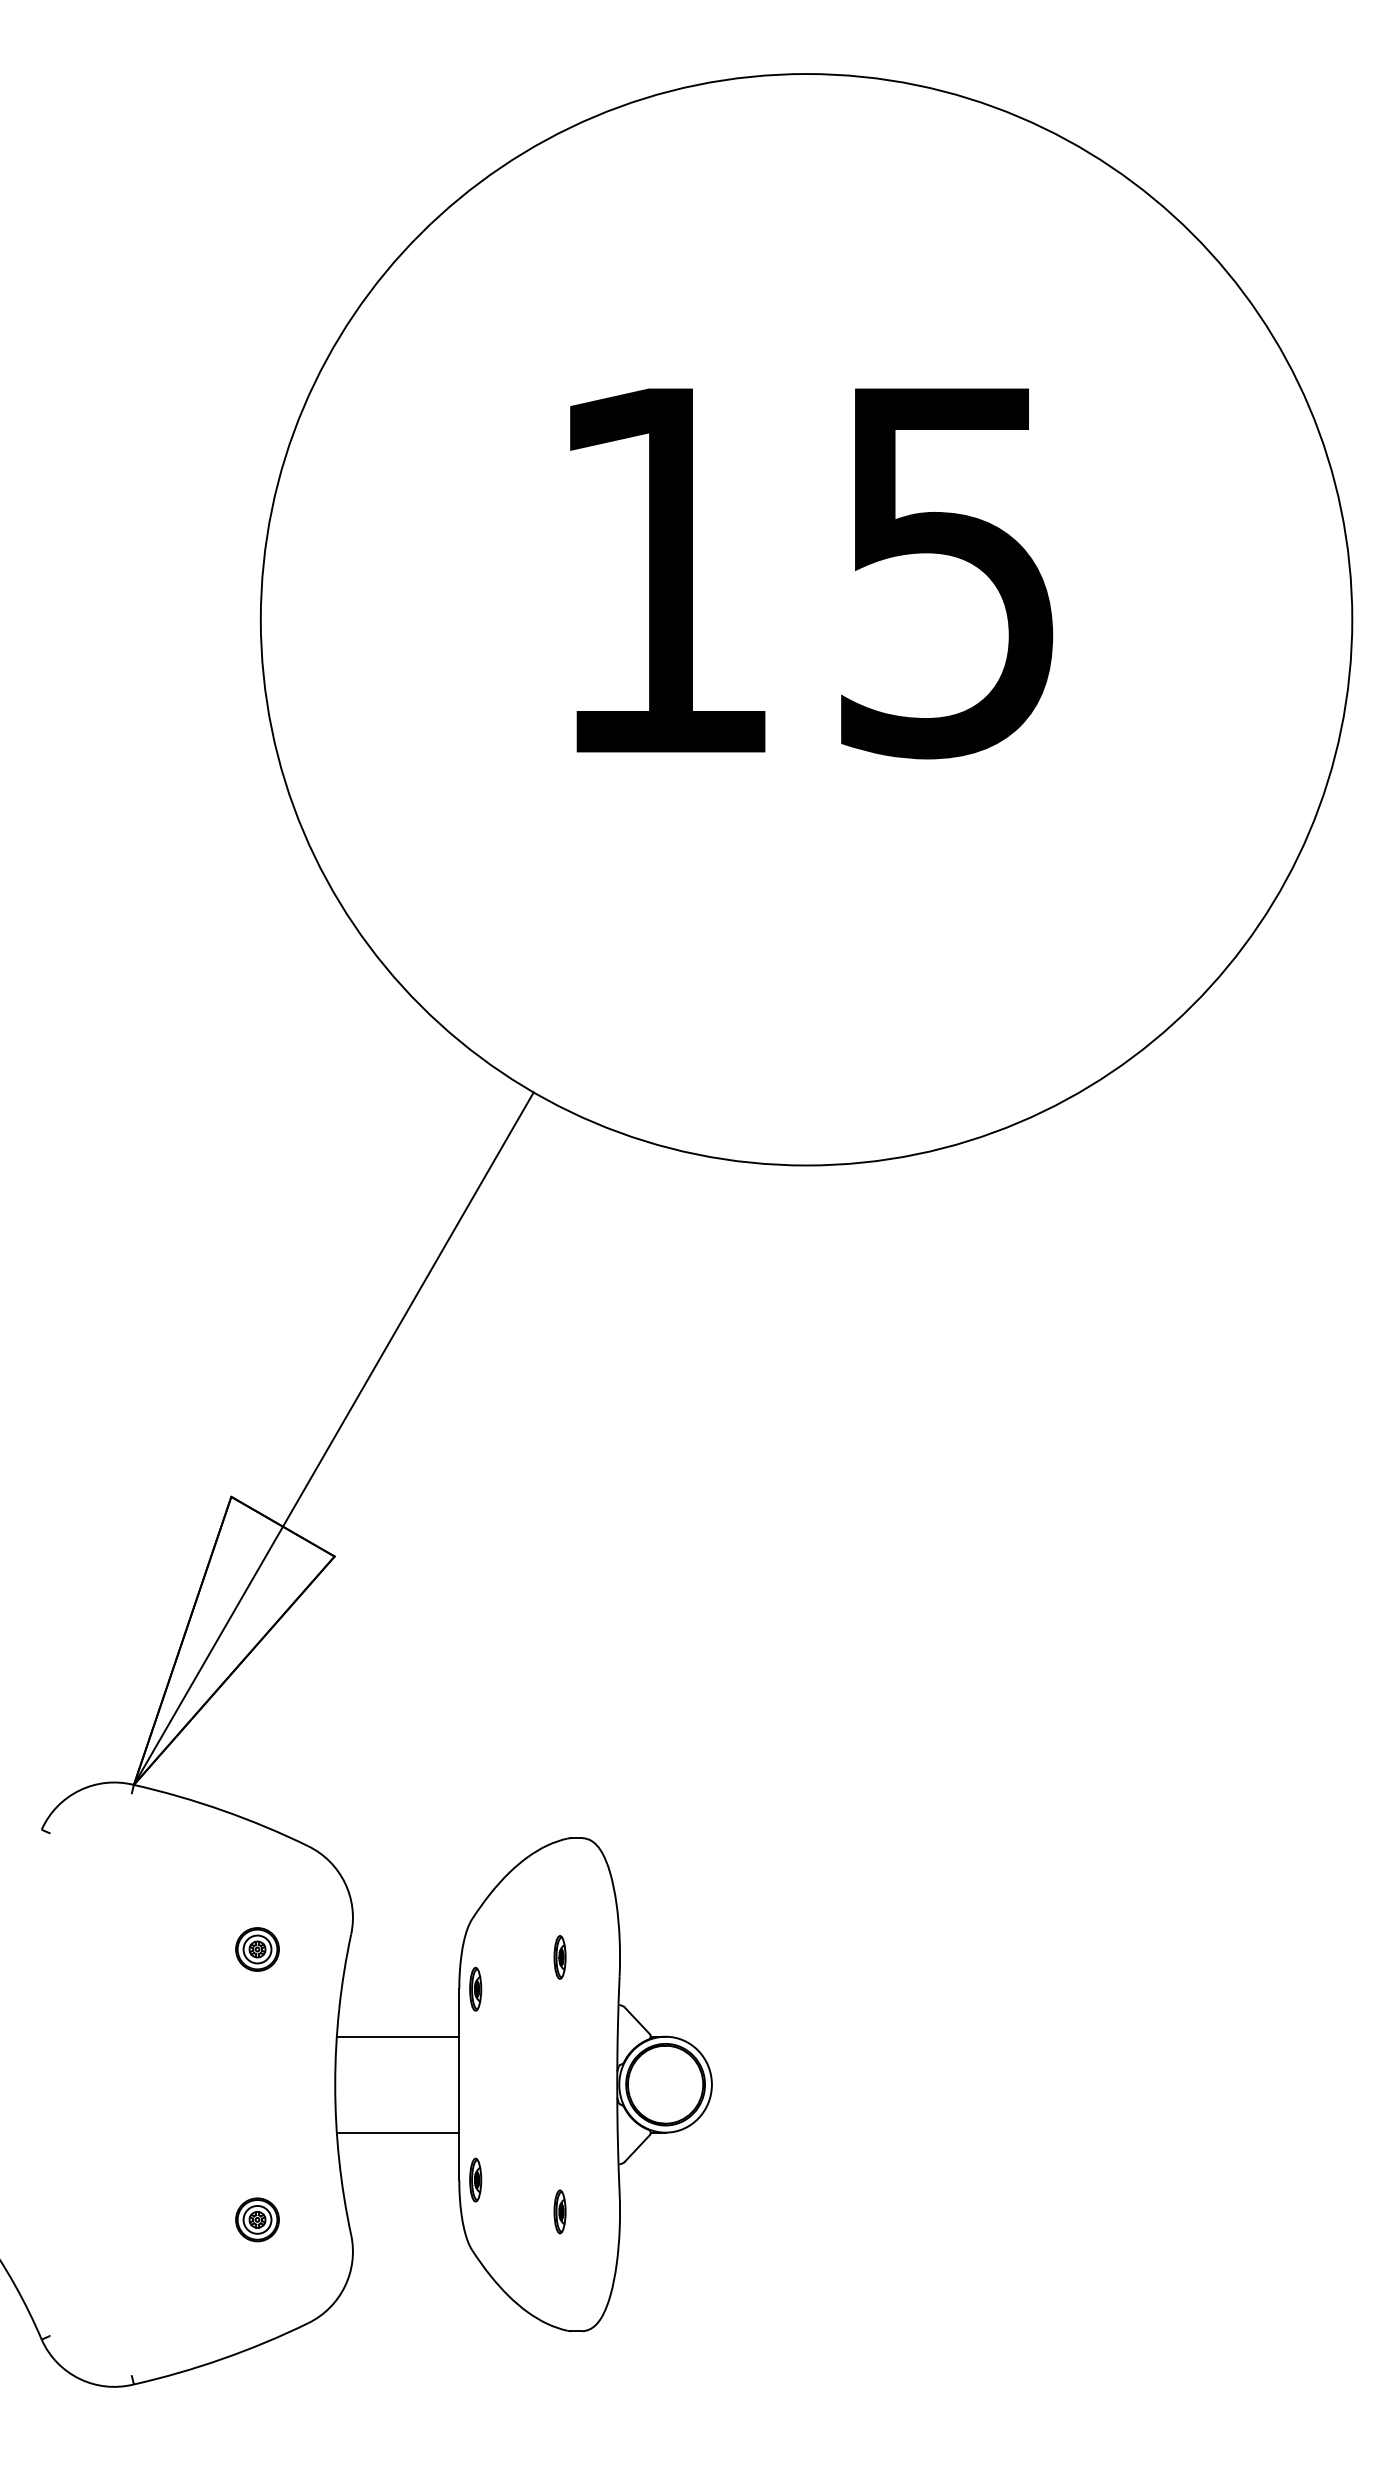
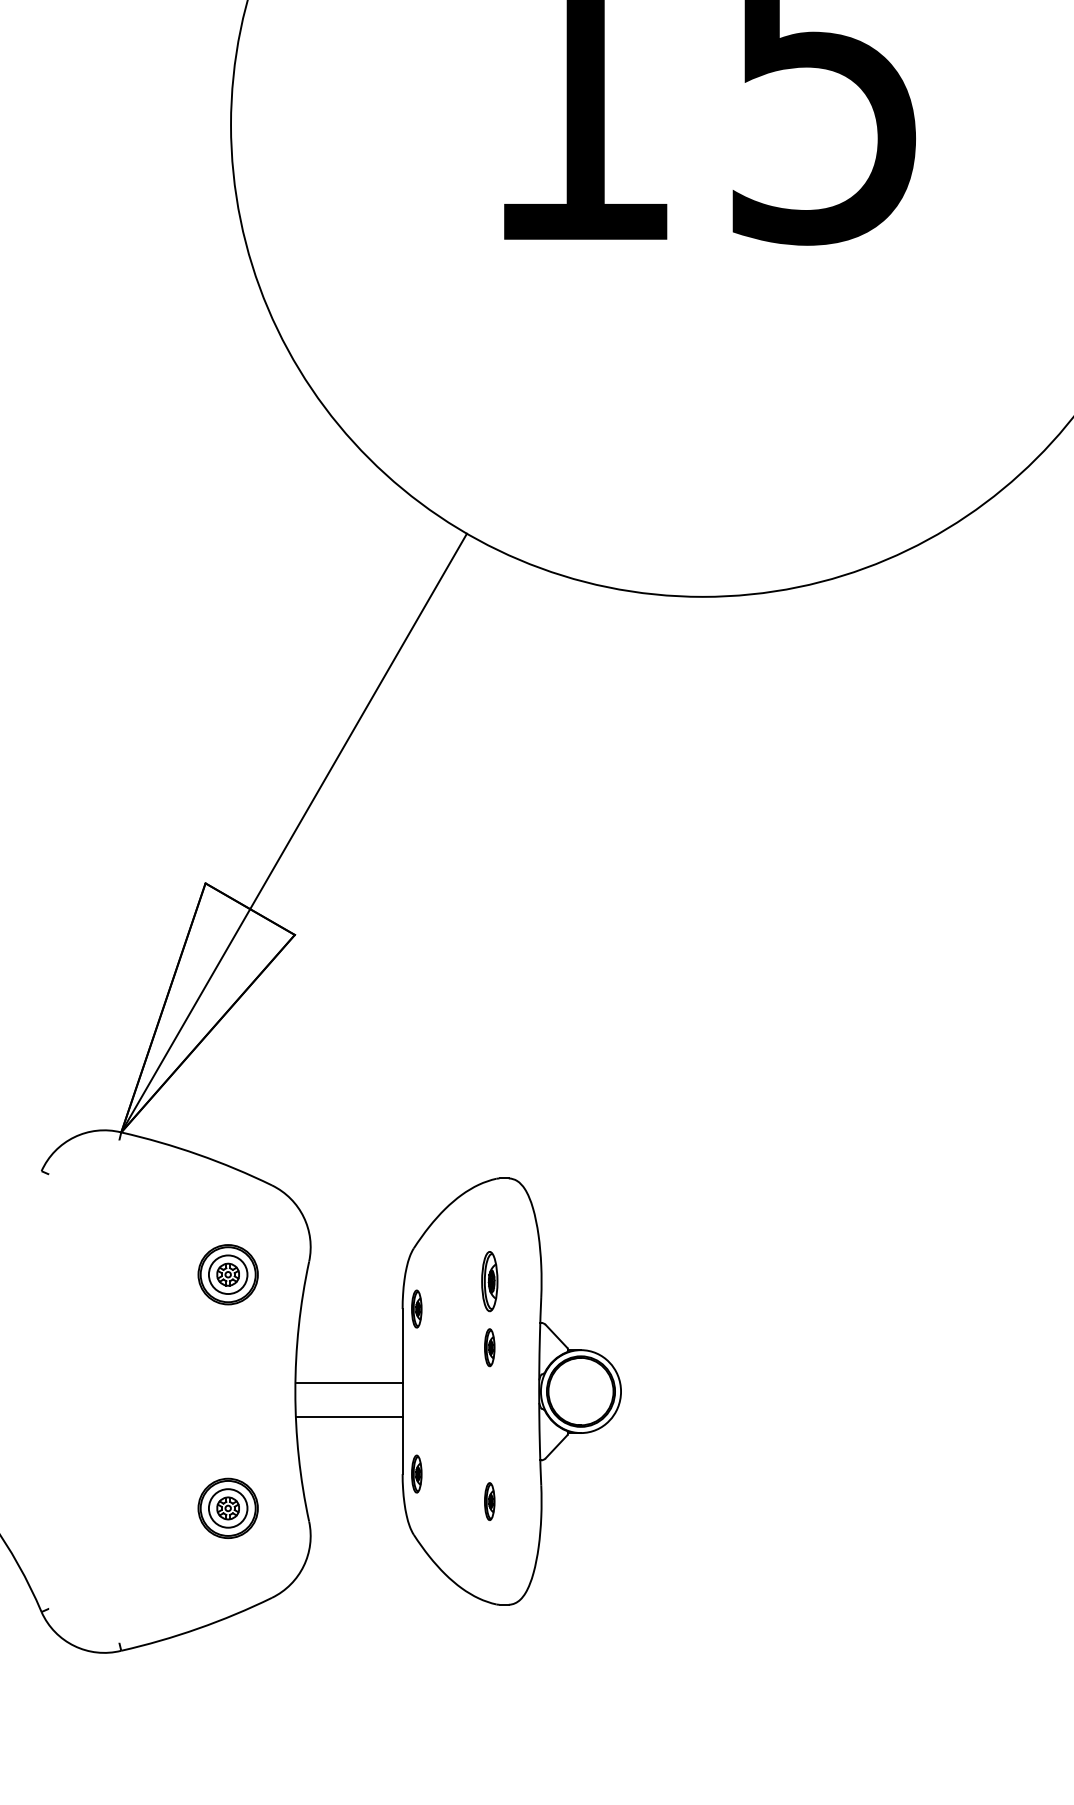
part: (257, 1949) -> (228, 1274), size x1.6
part: (559, 1957) -> (489, 1281), size x1.6
part: (559, 2033) -> (489, 1347), added
line: (397, 2036) -> (349, 1416), moved
line: (397, 2132) -> (349, 1382), moved
part: (257, 2219) -> (228, 1508), size x1.6

